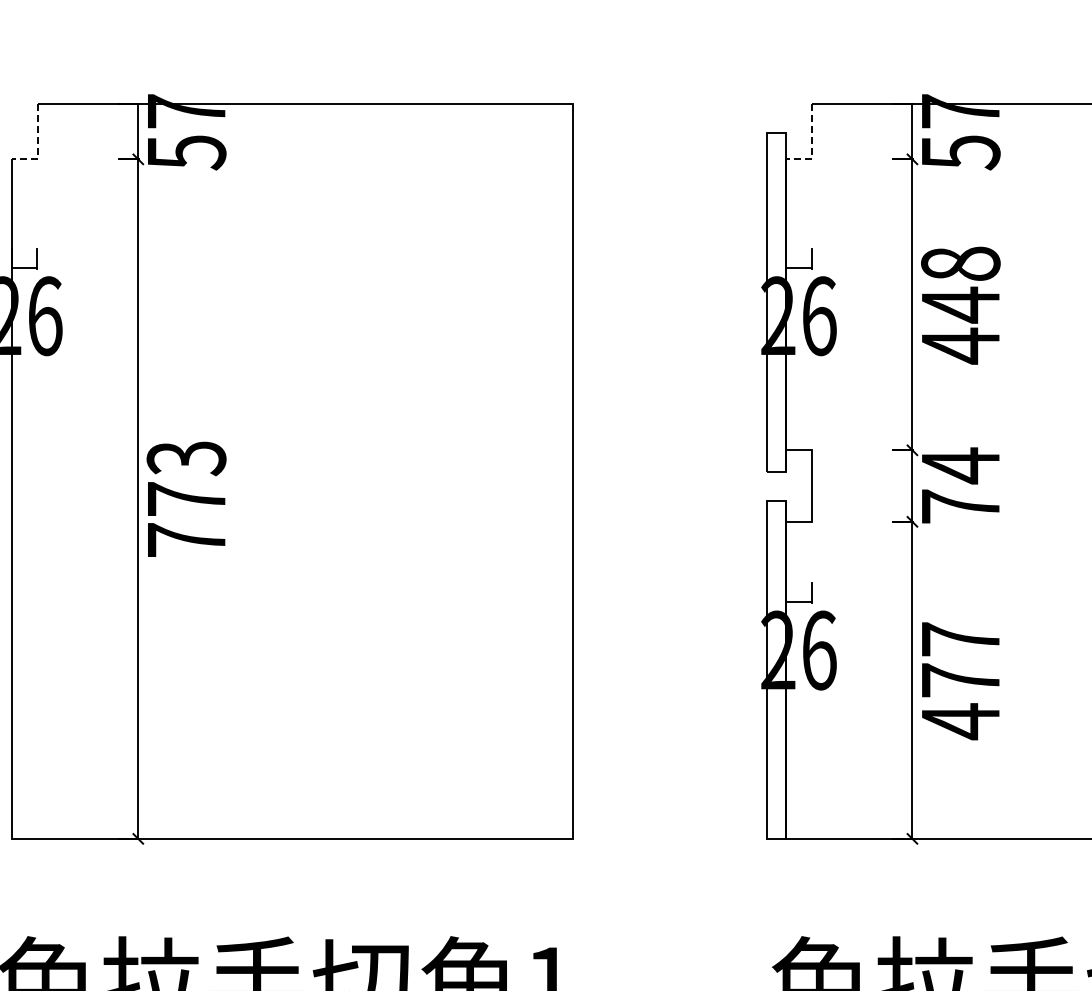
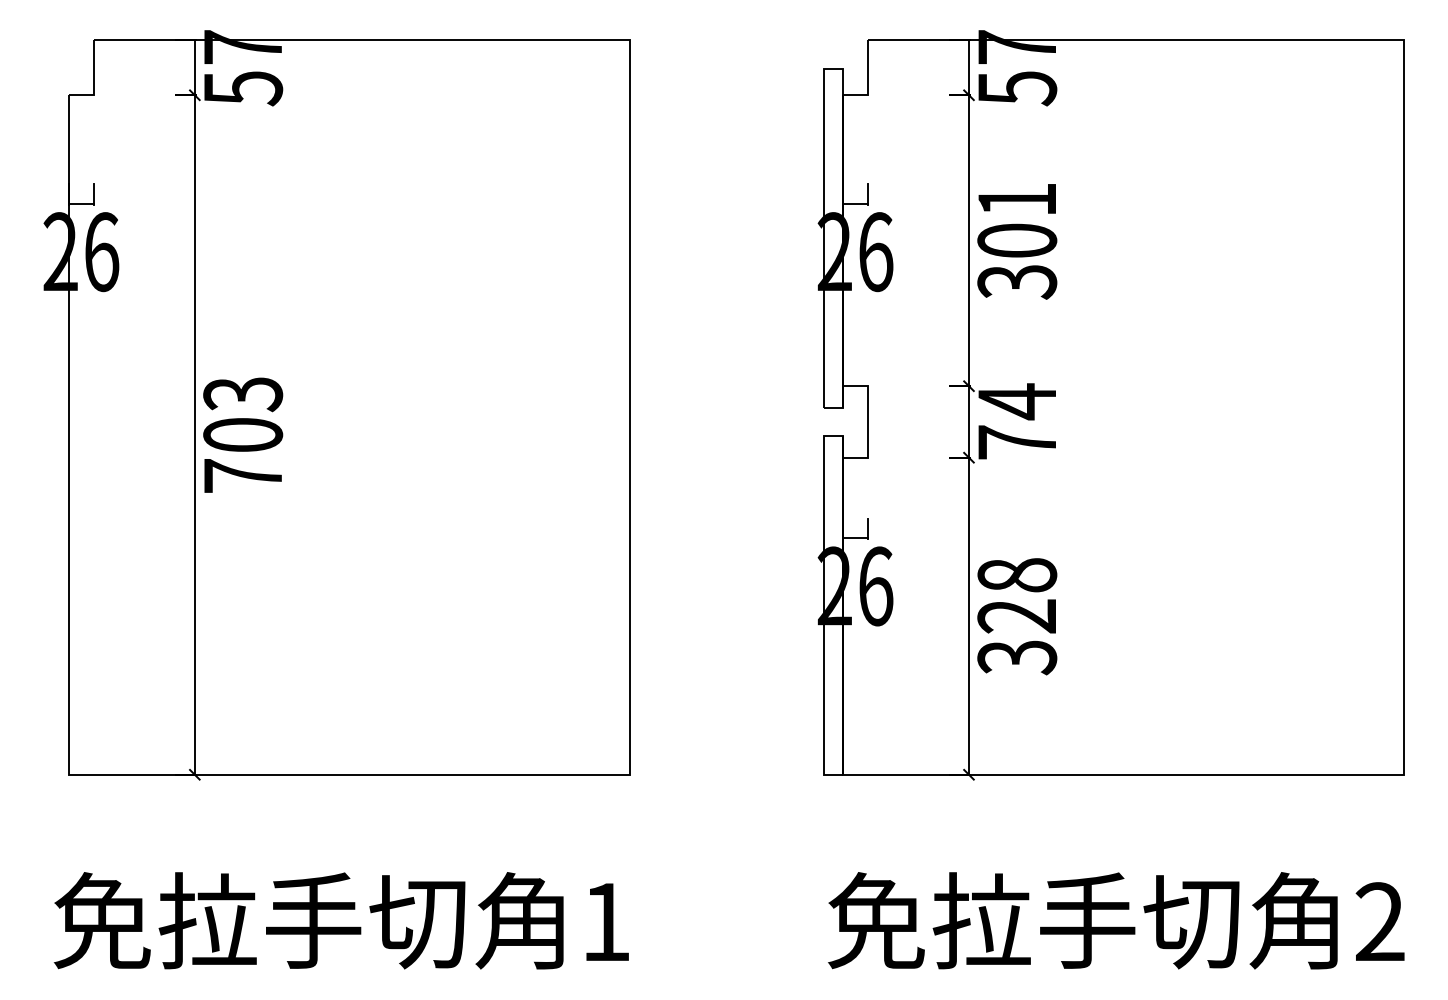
line: (37, 145) -> (94, 81), dashed -> solid
line: (811, 145) -> (868, 81), dashed -> solid
text: (960, 305) -> (1017, 241), 448 -> 301
text: (186, 498) -> (243, 434), 773 -> 703
text: (960, 681) -> (1017, 617), 477 -> 328

